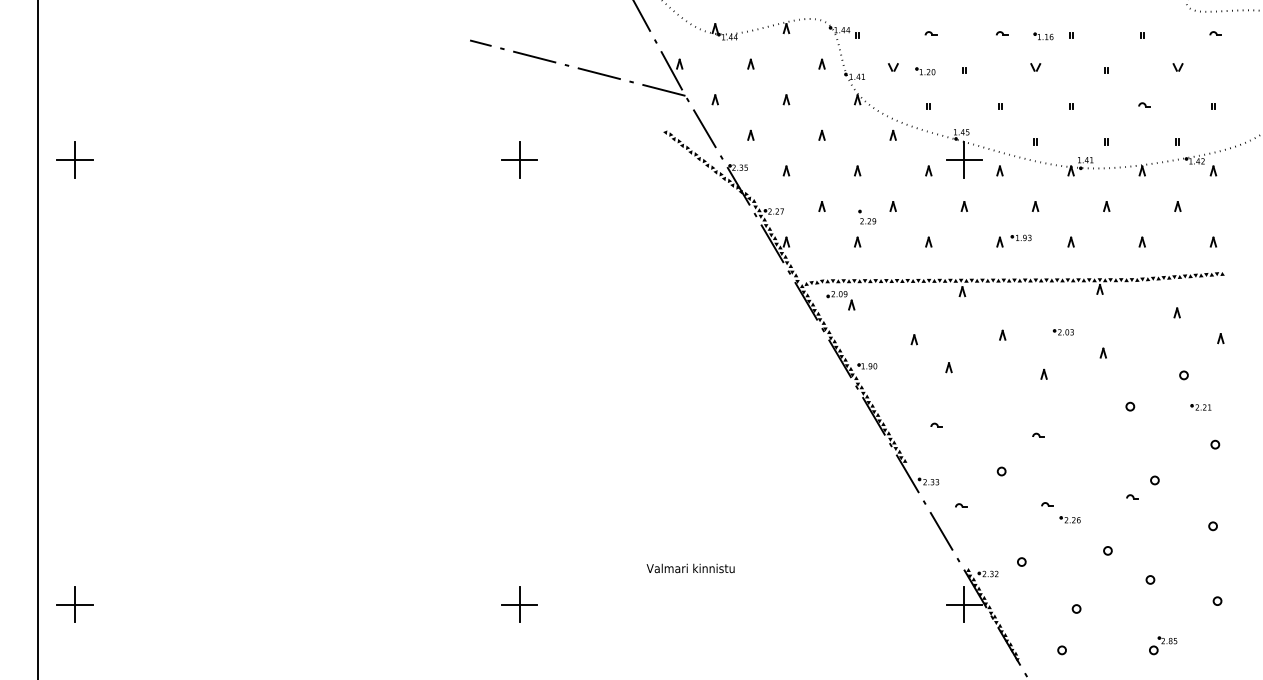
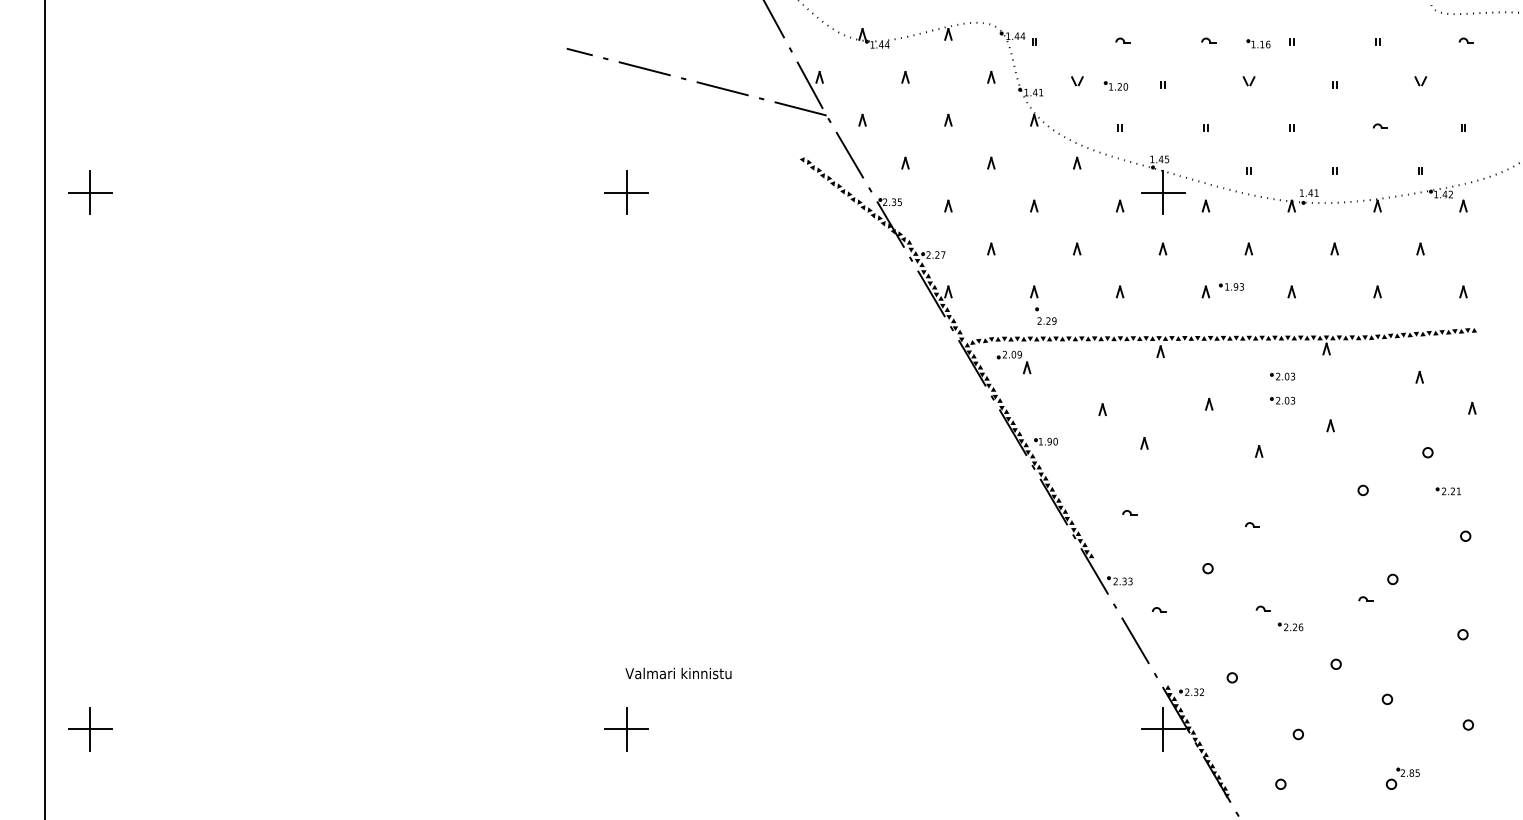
part: (867, 216) -> (1046, 315), moved
part: (1062, 312) -> (1281, 376), added
text: (690, 568) -> (678, 673), moved

